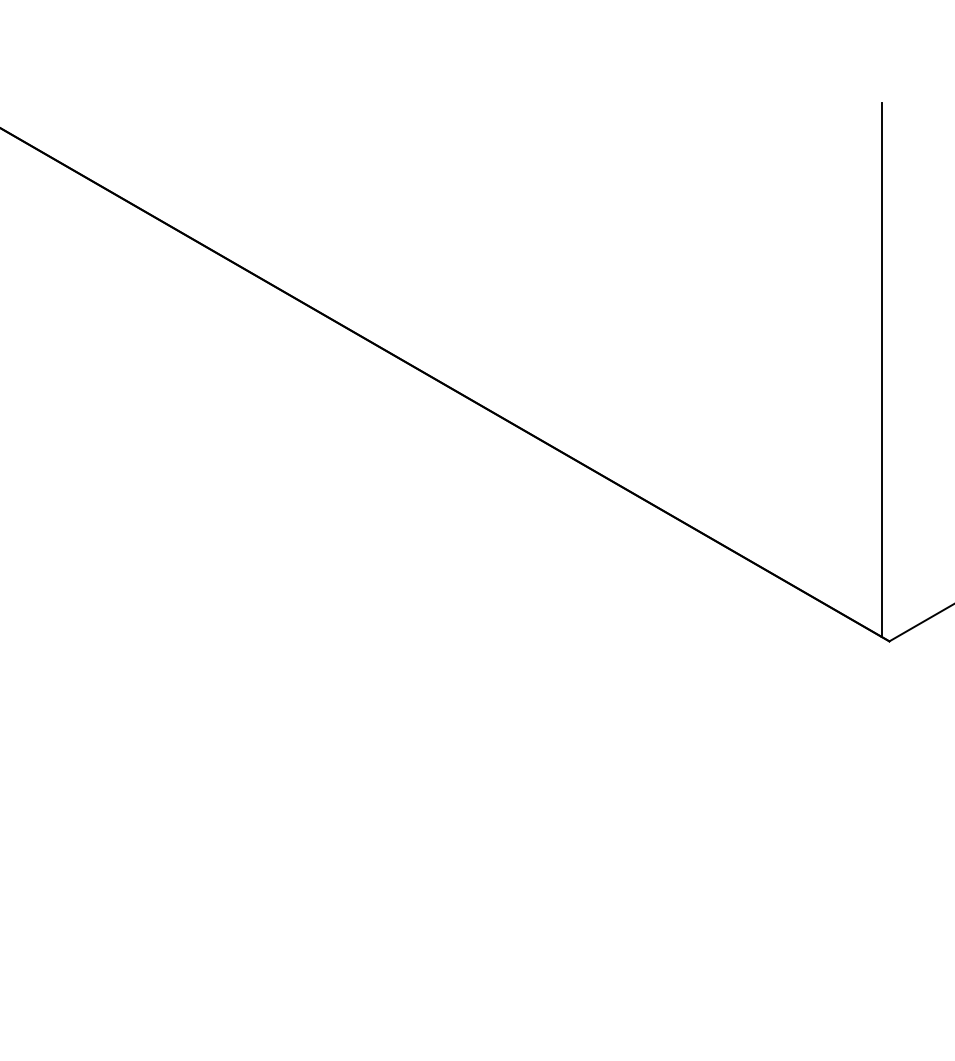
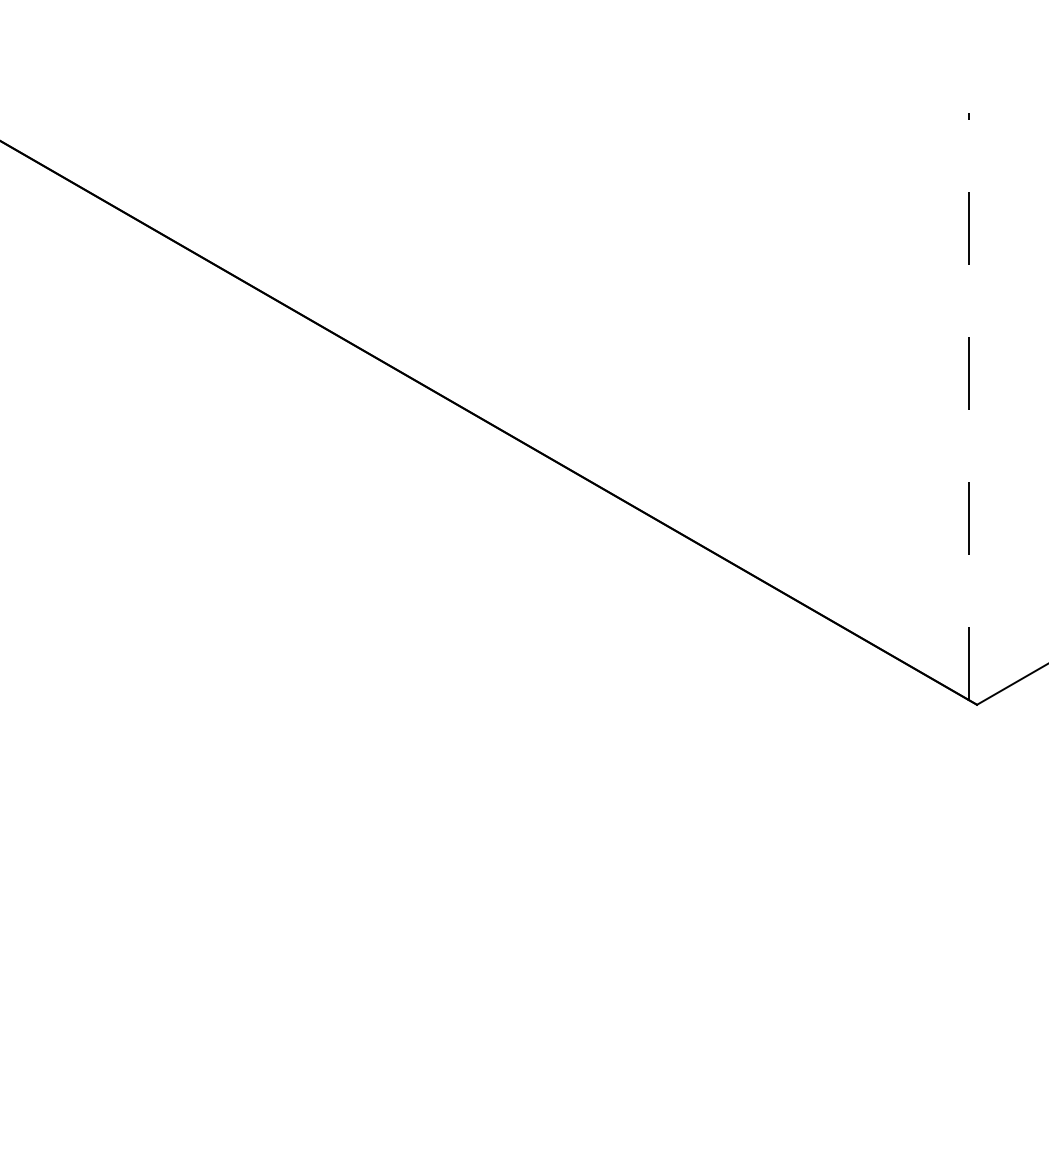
line: (881, 369) -> (968, 406), solid -> dashed

